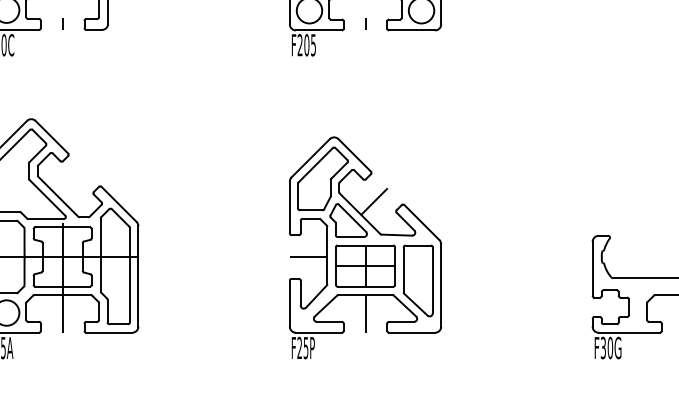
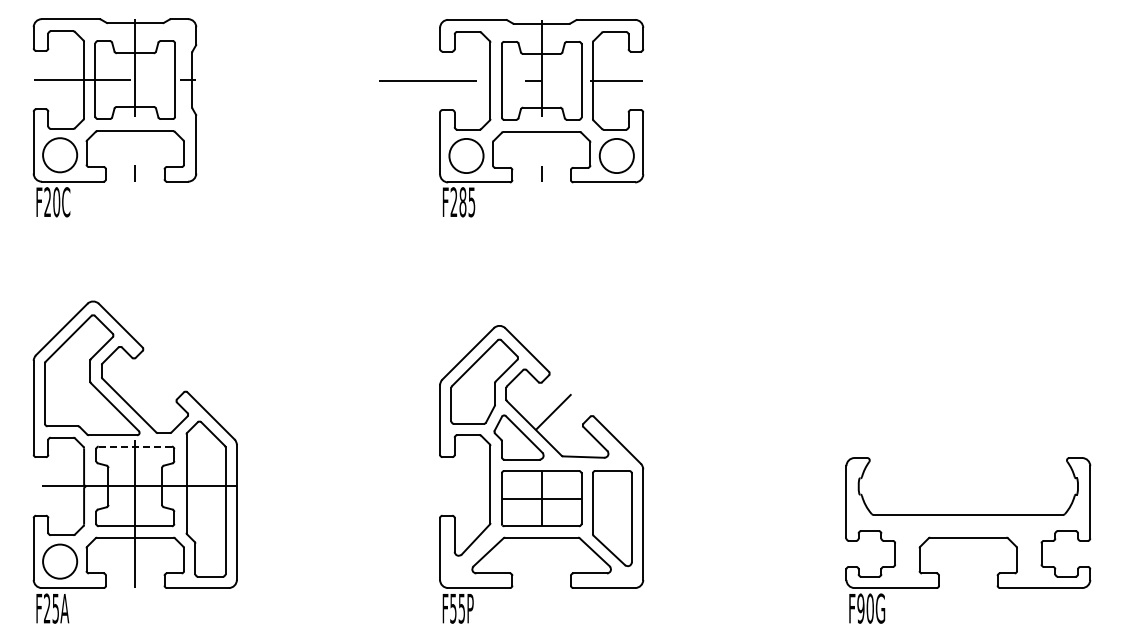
text: (306, 44) -> (462, 201), F205 -> F285
line: (62, 227) -> (135, 446), solid -> dashed
line: (308, 257) -> (465, 486), removed
line: (365, 313) -> (541, 562), removed
text: (299, 347) -> (453, 608), F25P -> F55P
text: (603, 347) -> (860, 608), F30G -> F90G

